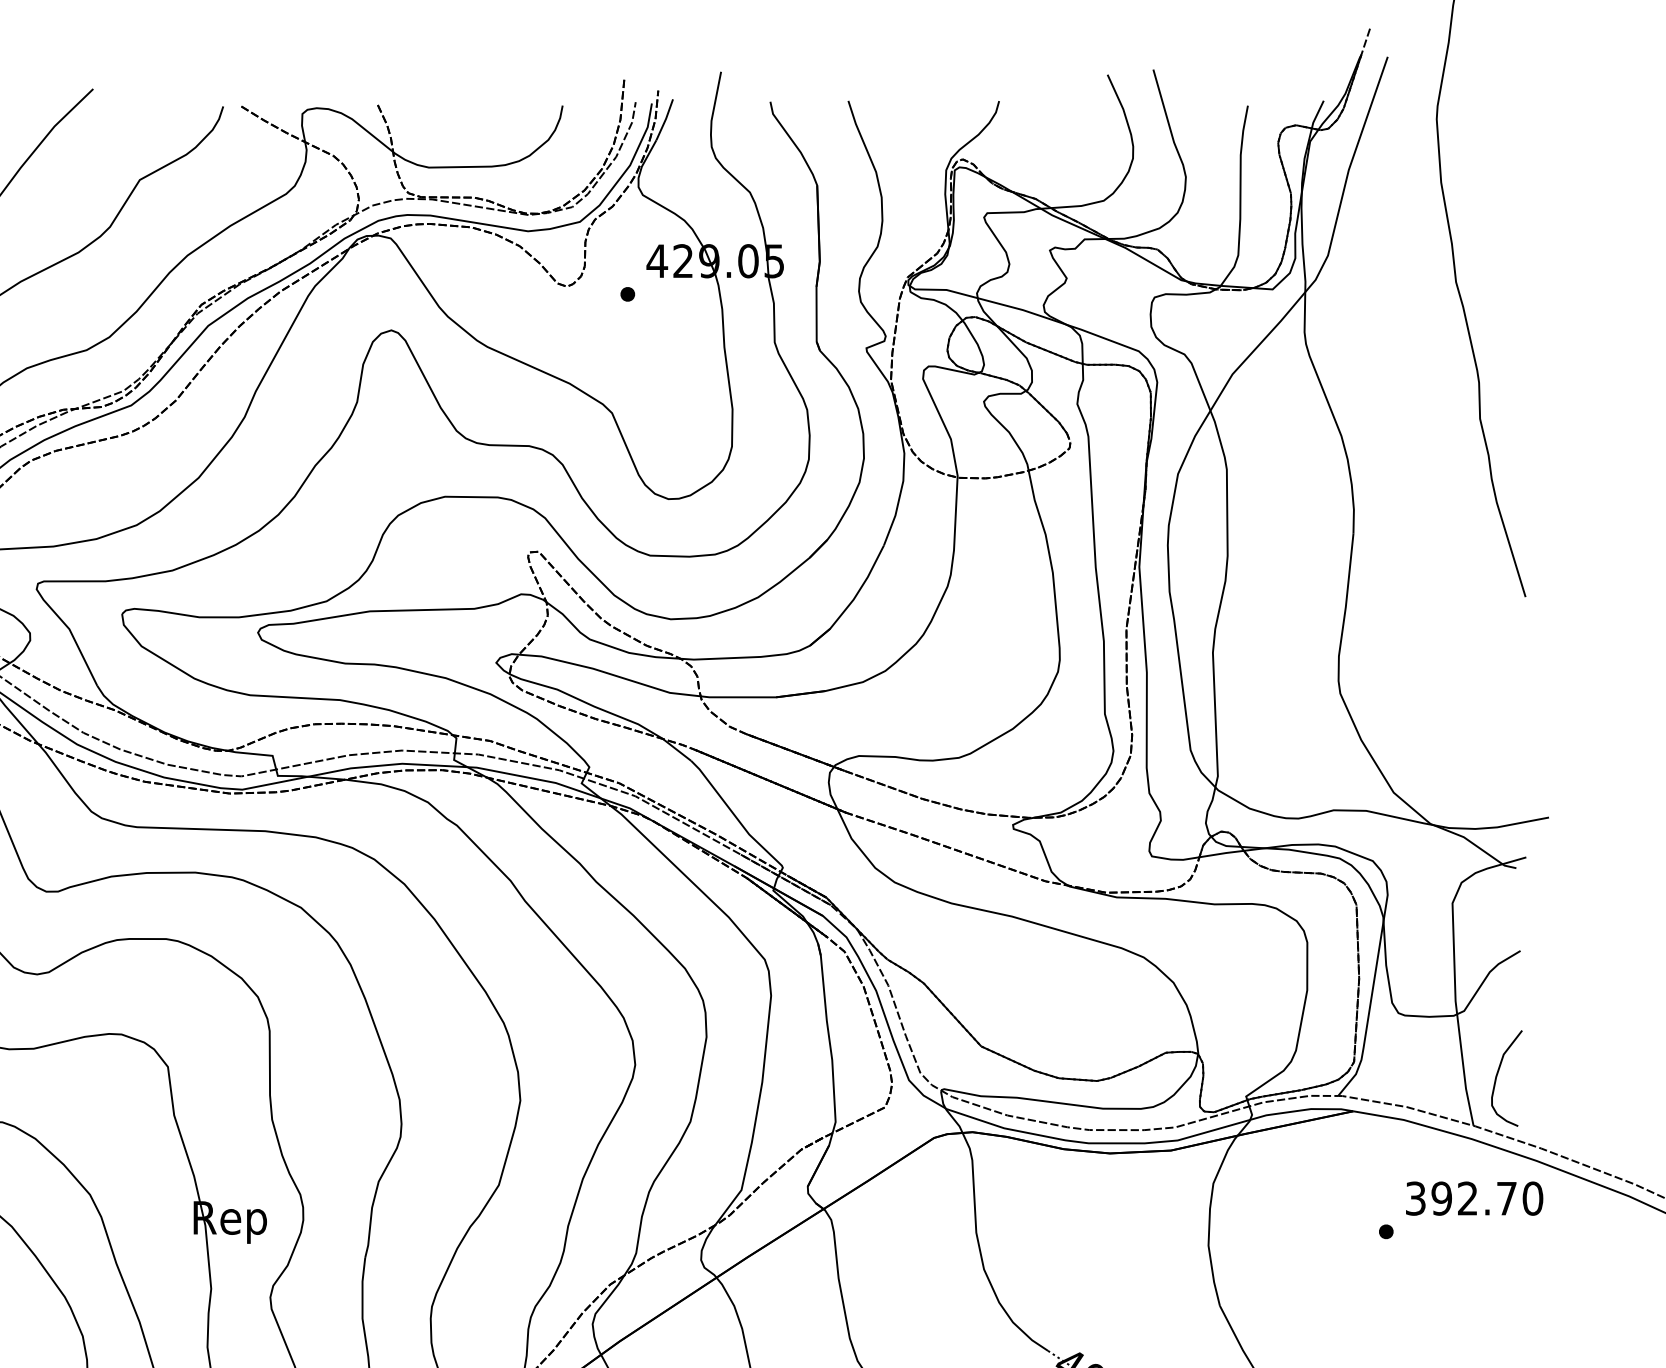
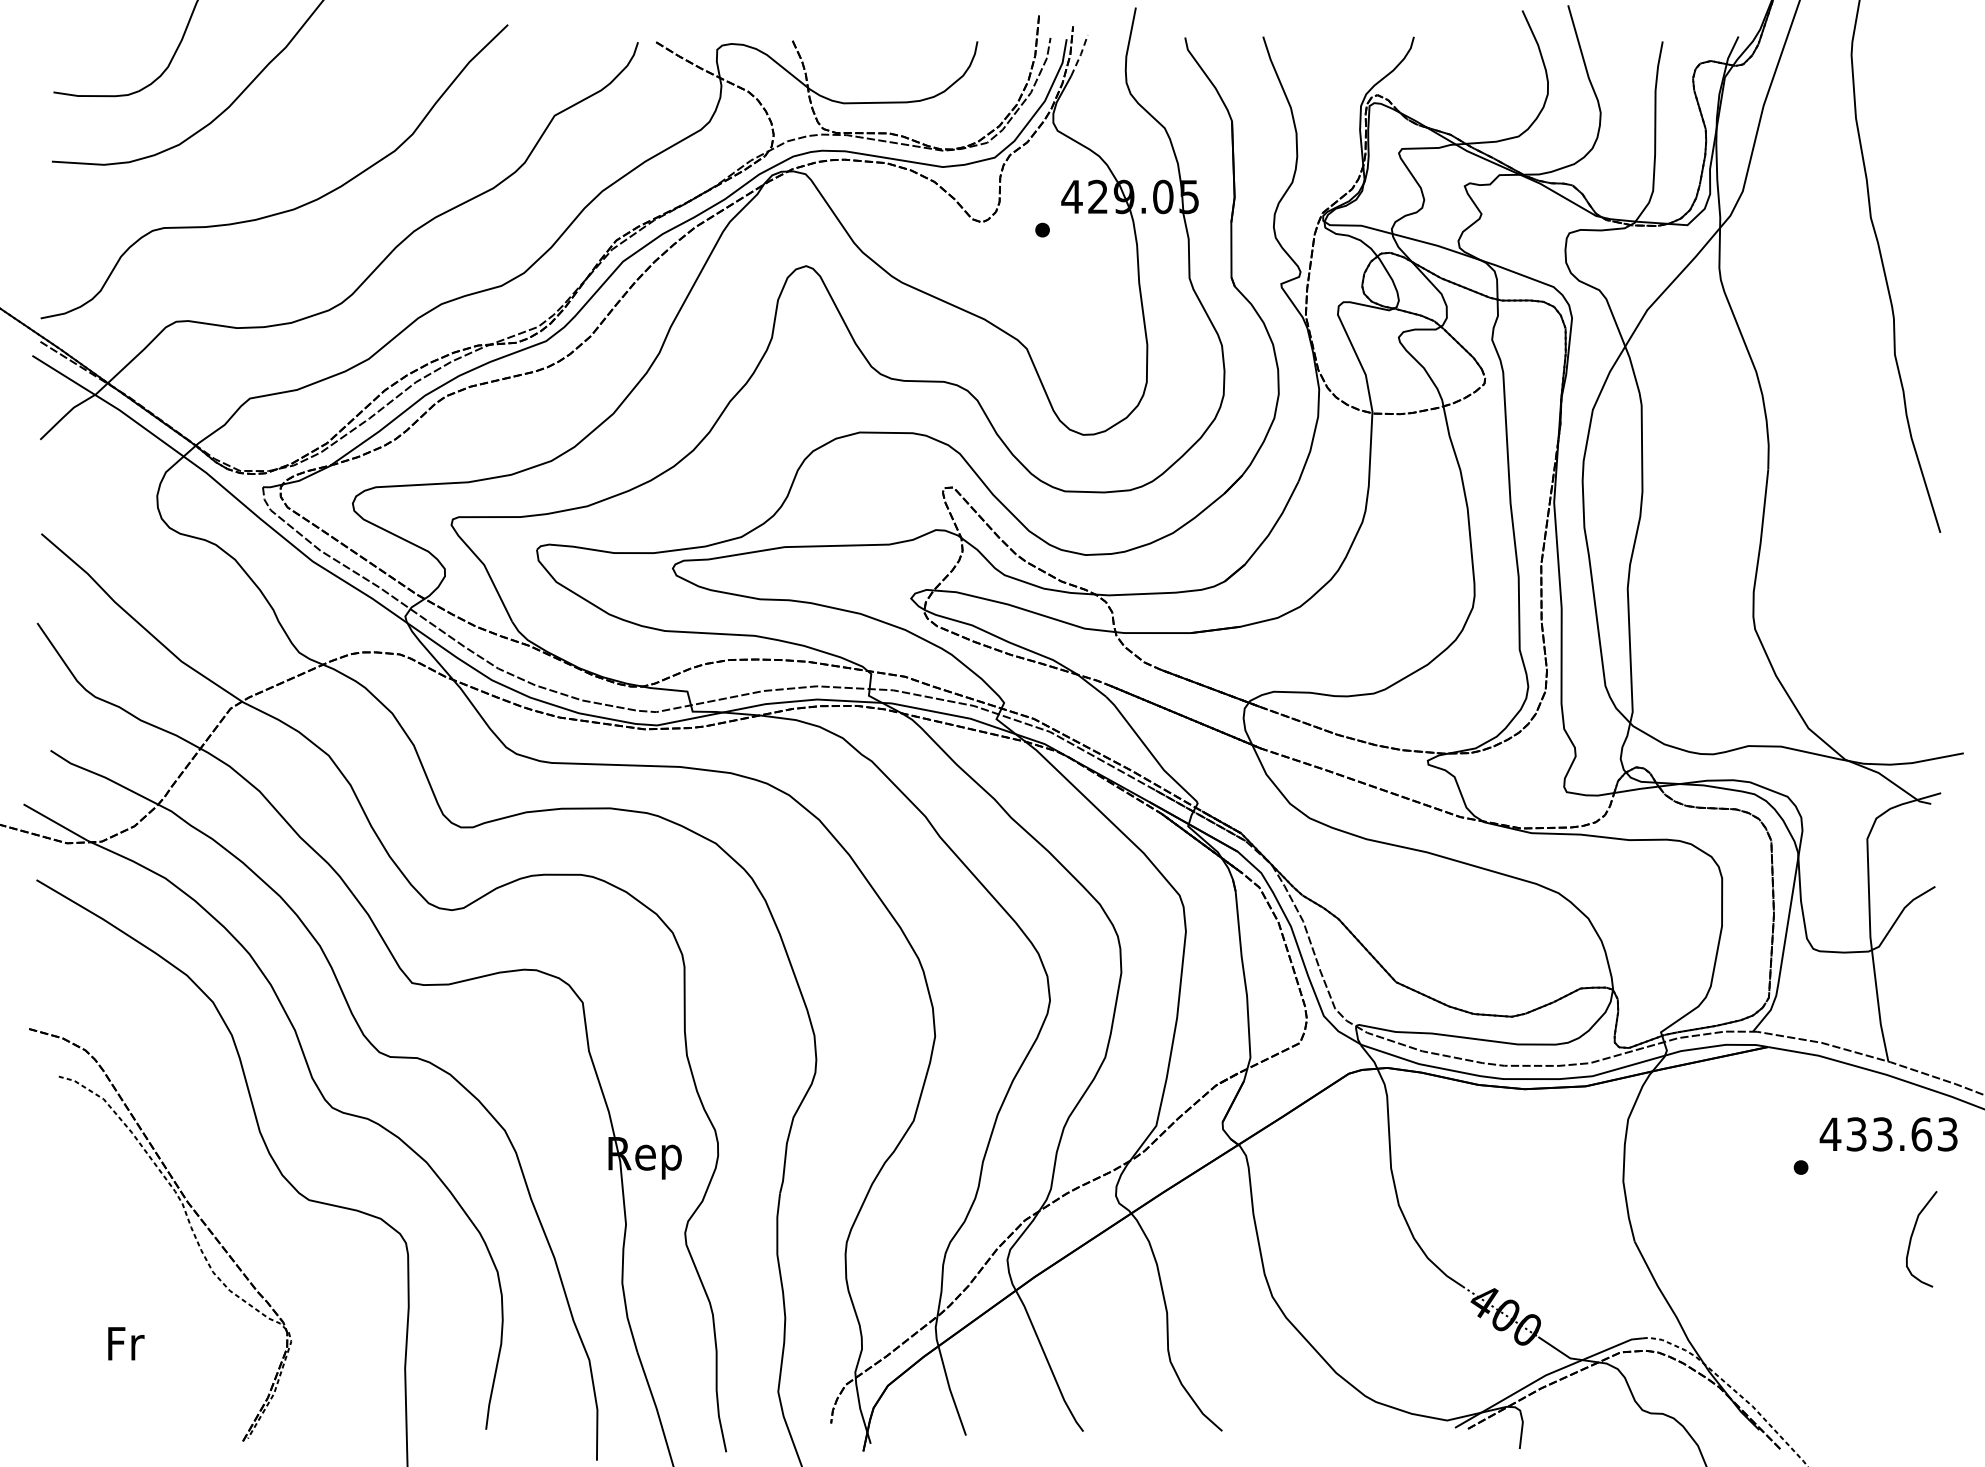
line: (665, 119) -> (1080, 55), solid -> dashed
curve: (1497, 1076) -> (1912, 1237), moved
text: (1473, 1198) -> (1888, 1134), 392.70 -> 433.63

